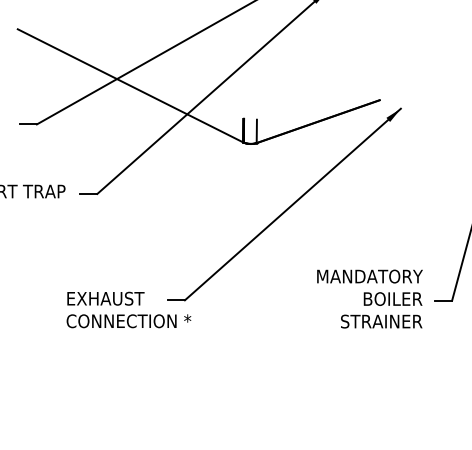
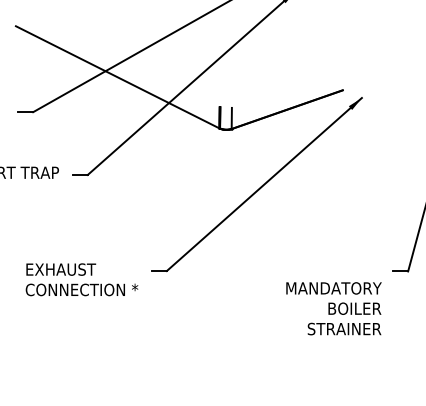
text: (369, 298) -> (333, 308), moved
text: (128, 309) -> (81, 279), moved

